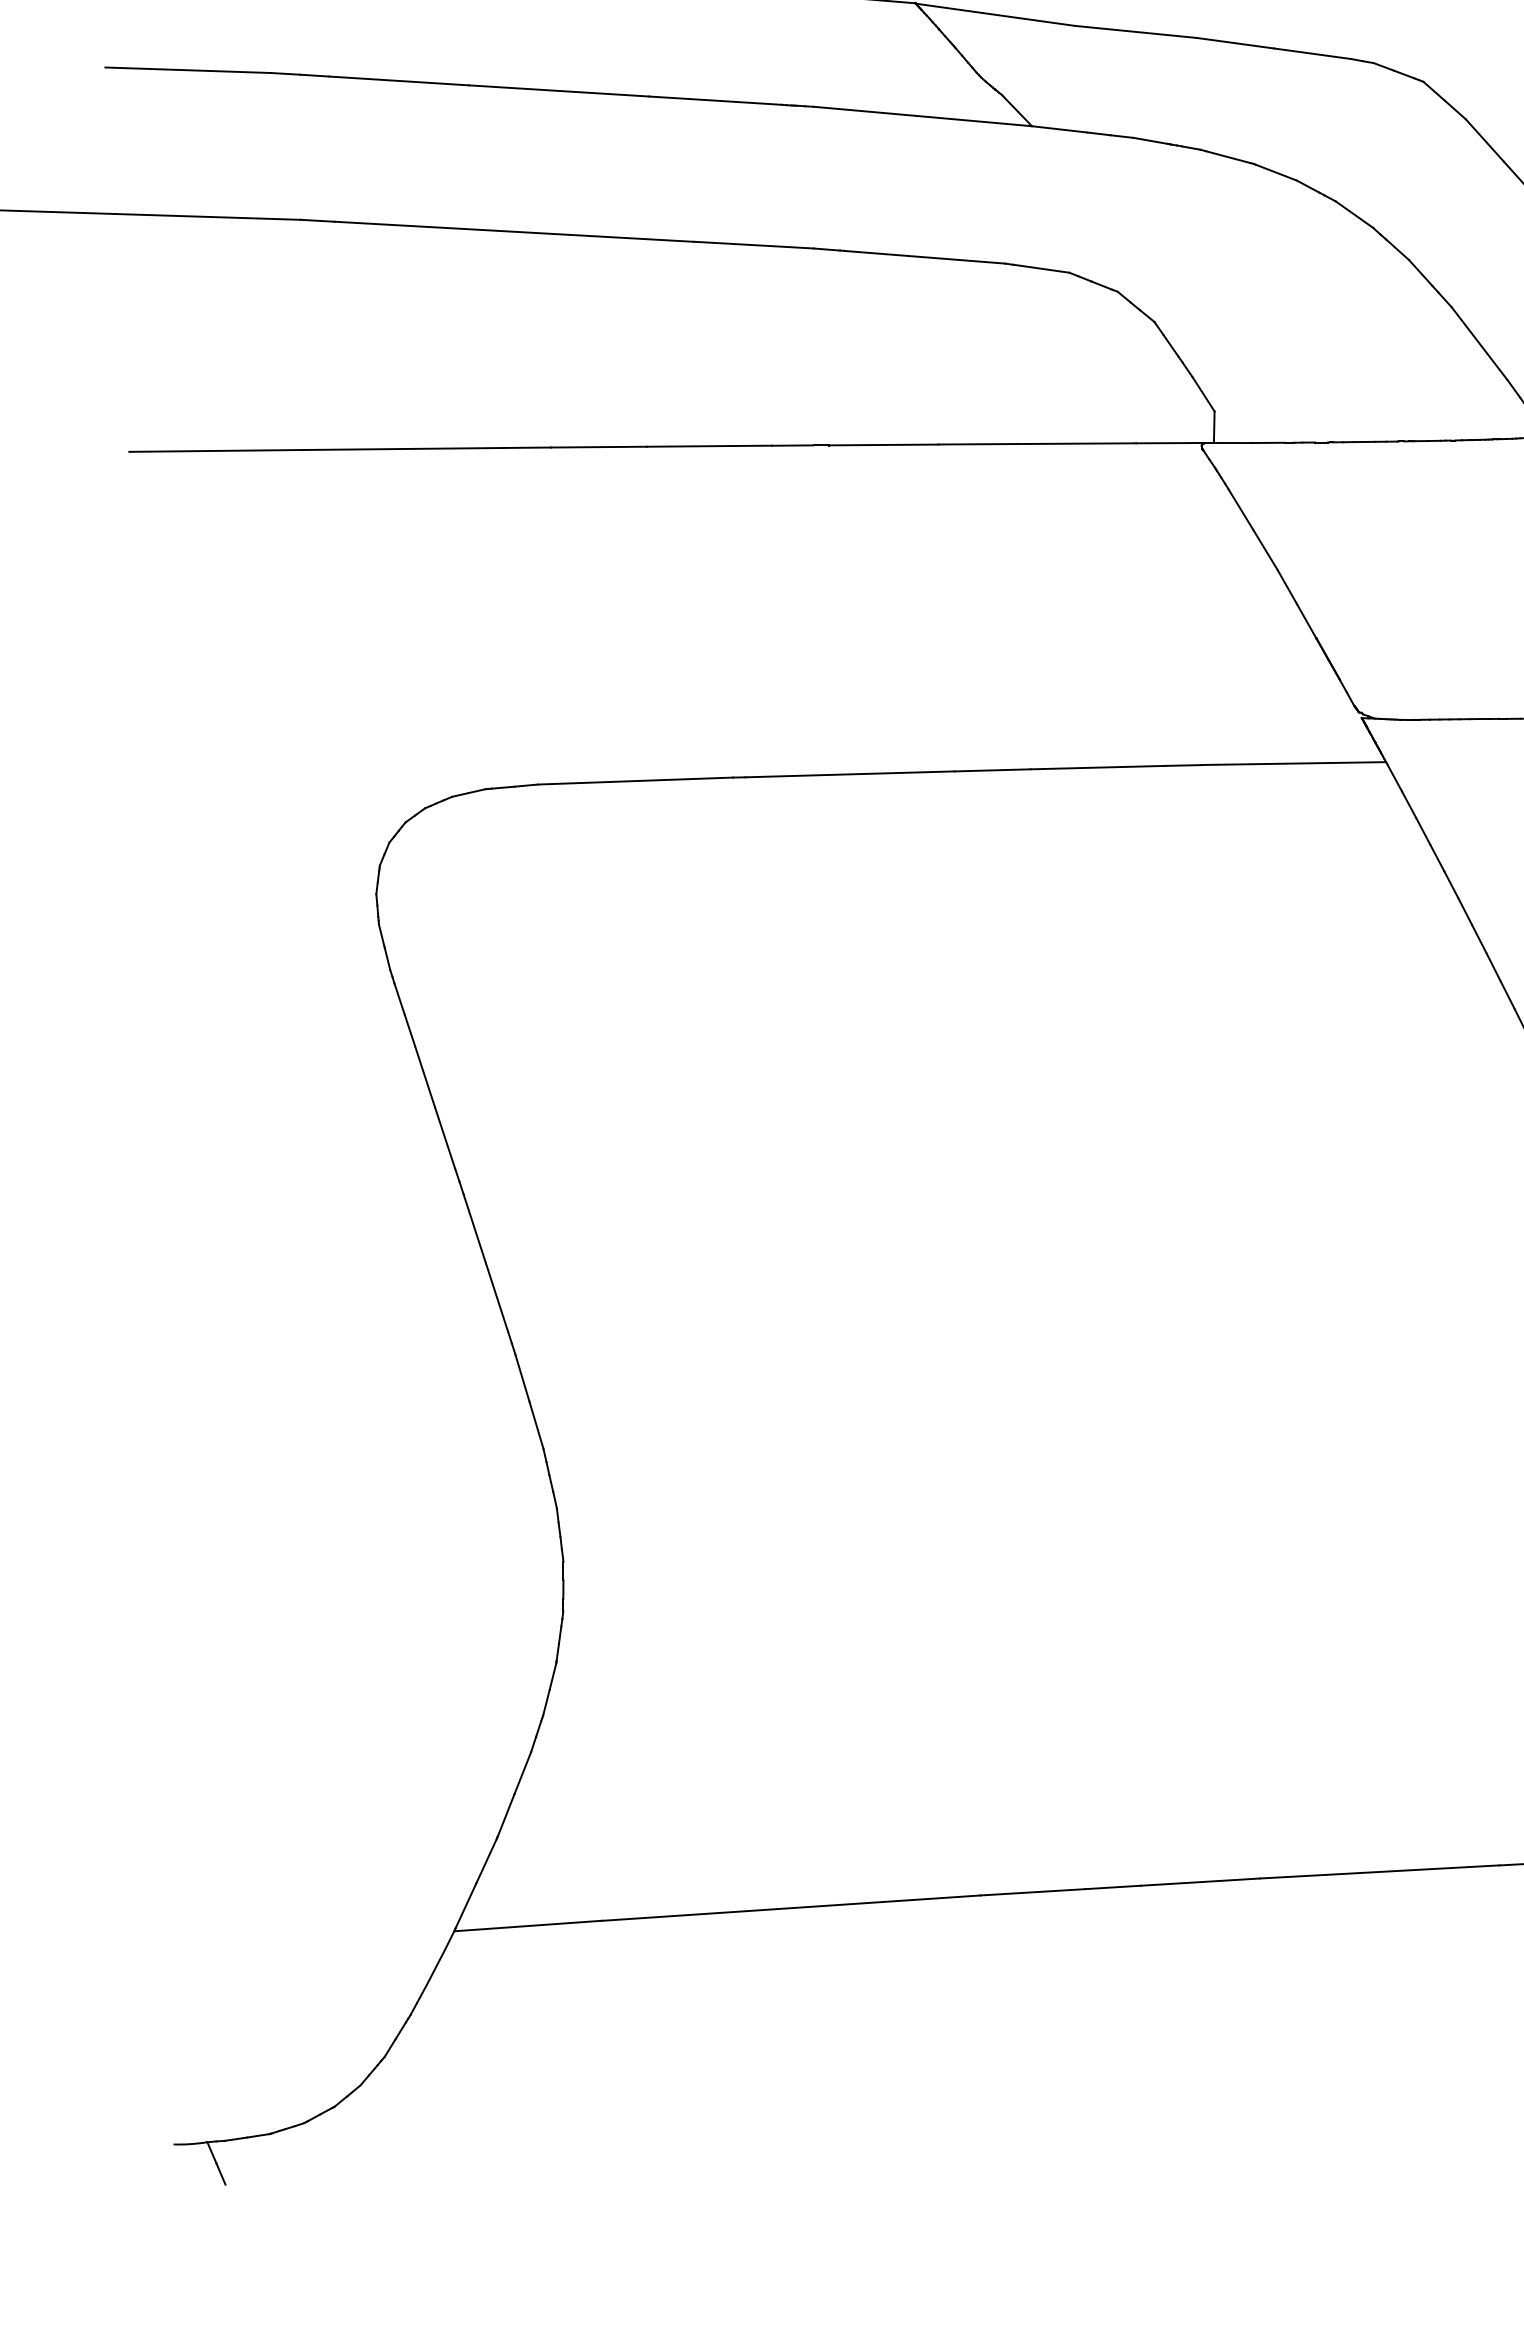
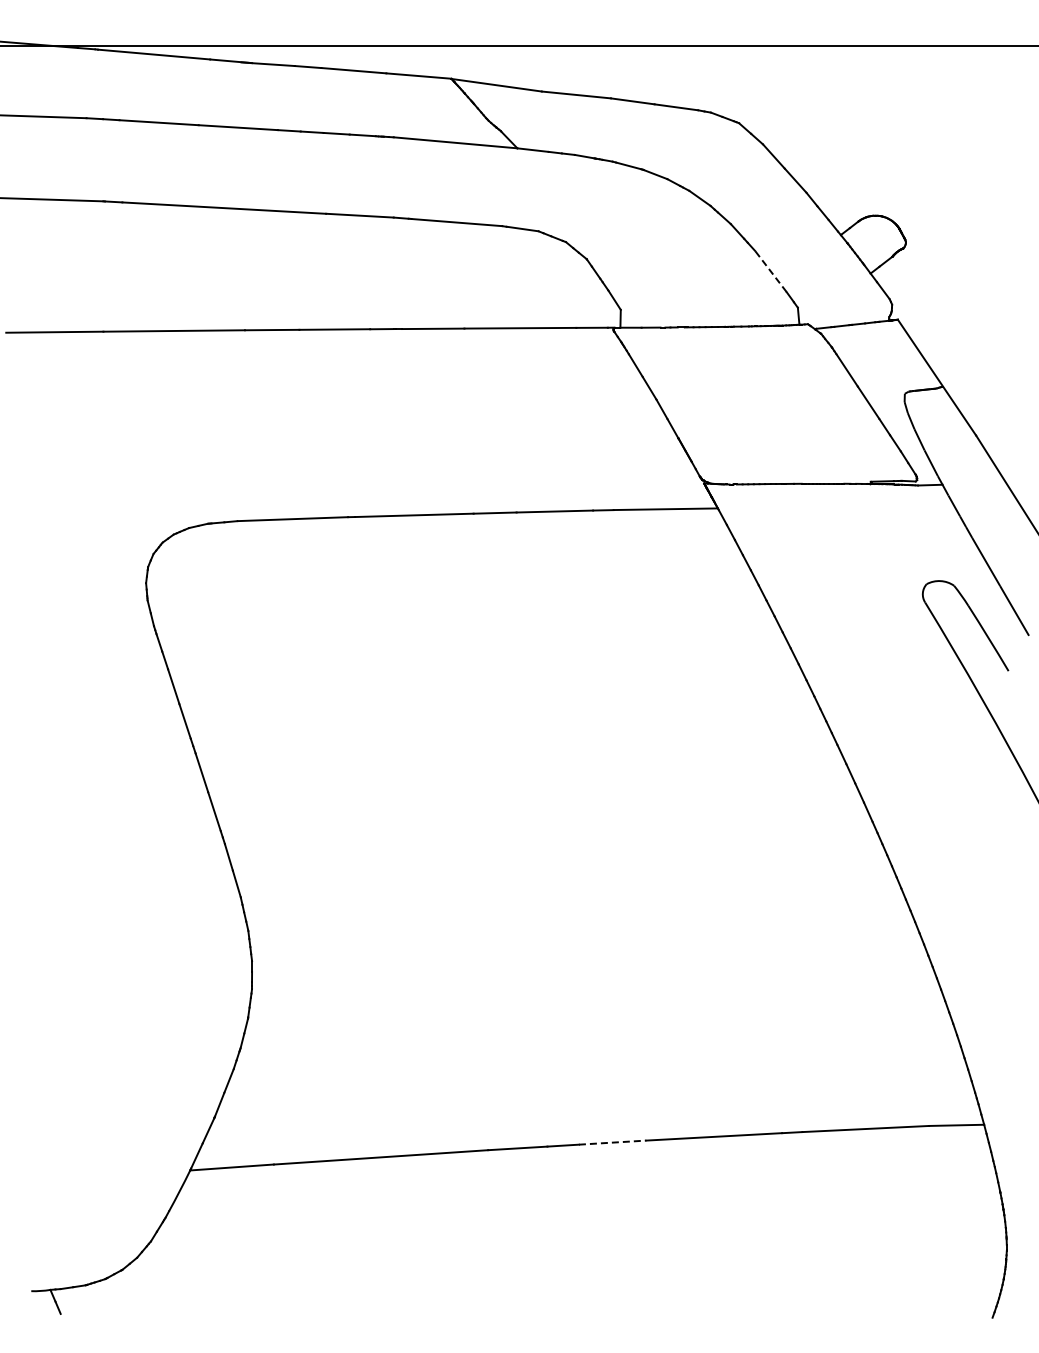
line: (1478, 343) -> (770, 271), solid -> dashed
line: (1199, 1881) -> (612, 1142), solid -> dashed

